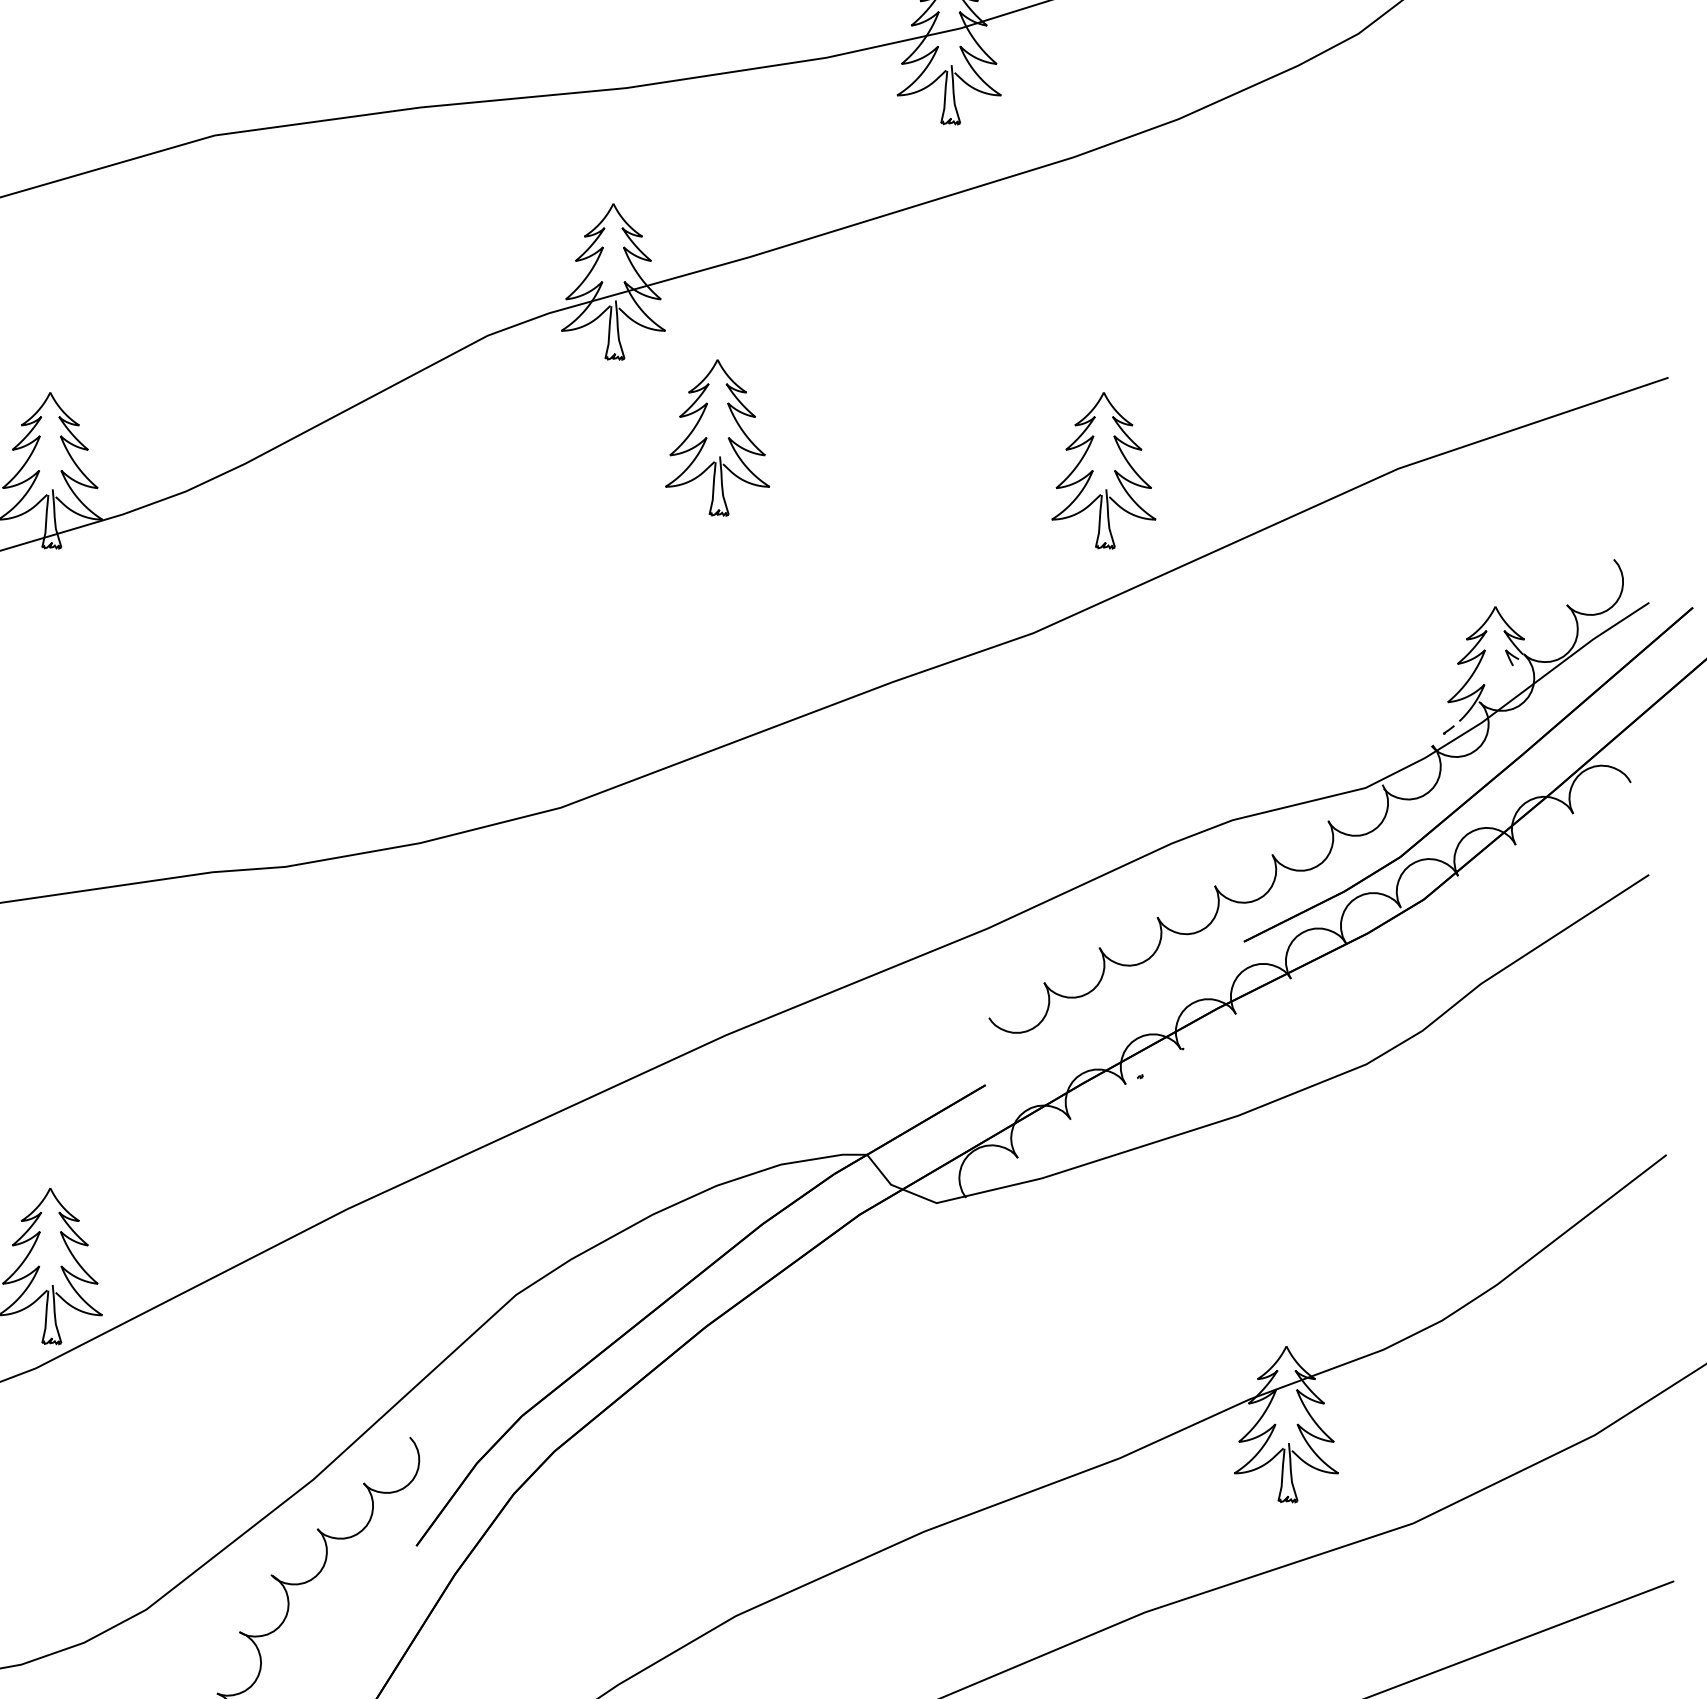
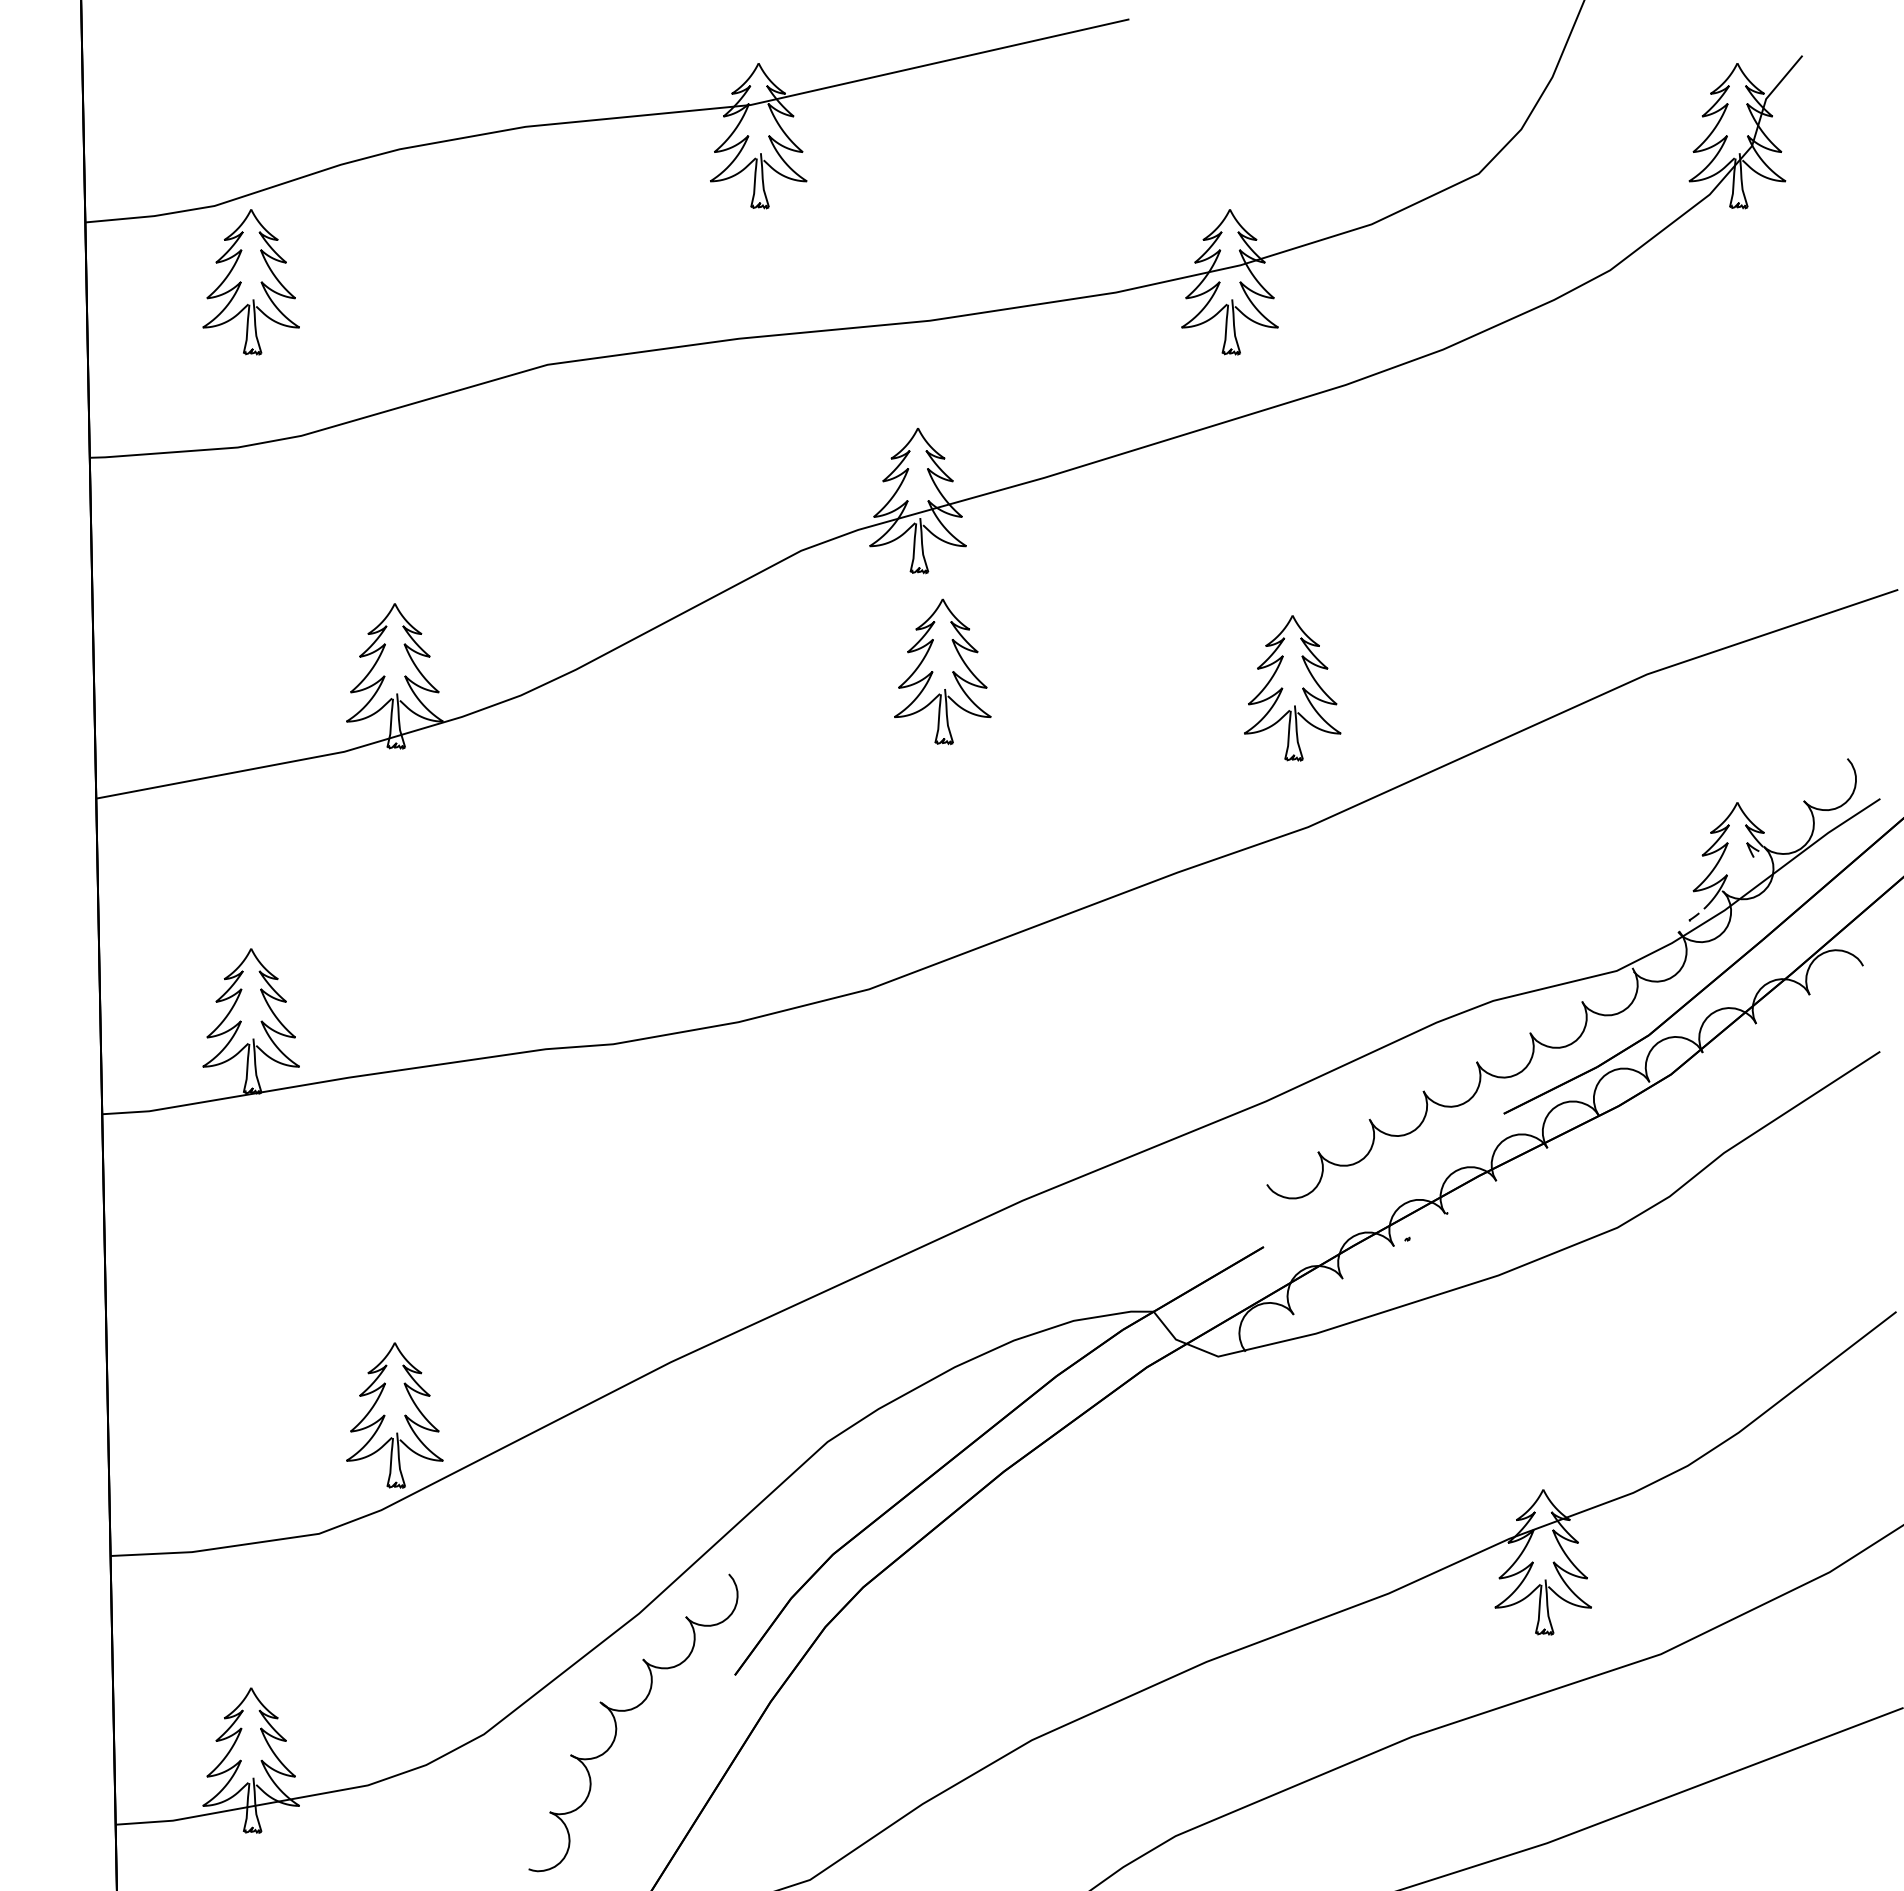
part: (717, 437) -> (942, 671), moved
part: (1103, 471) -> (1292, 688), moved

